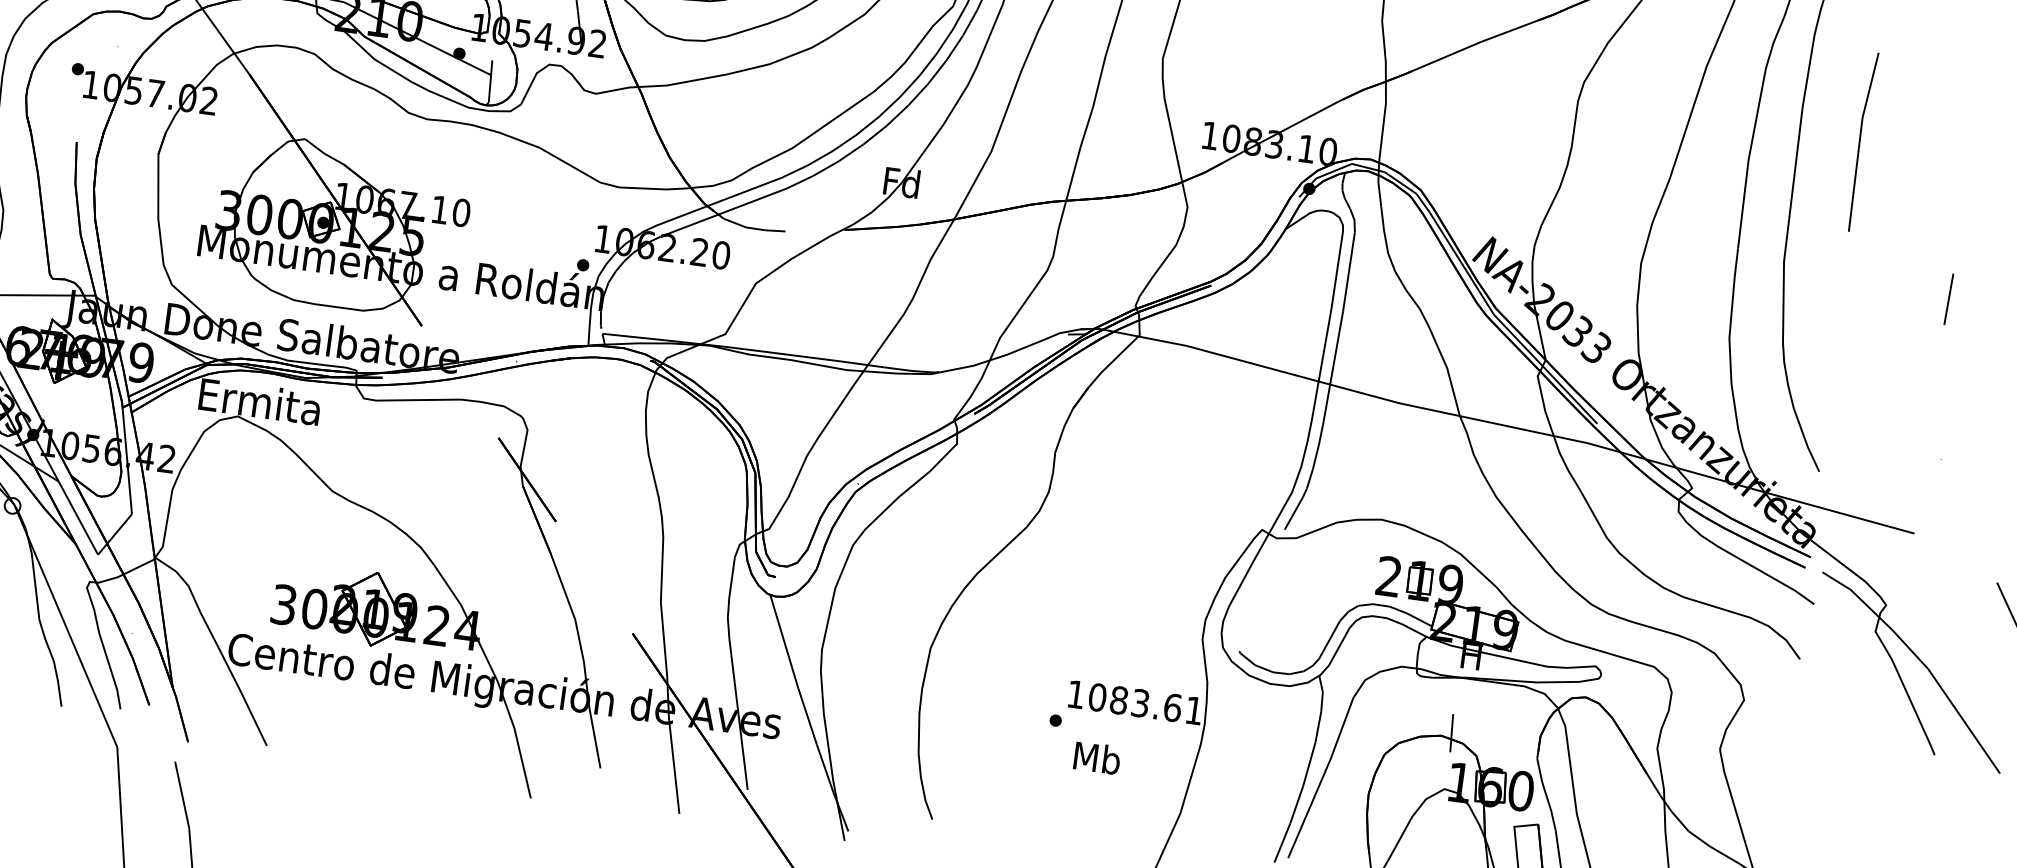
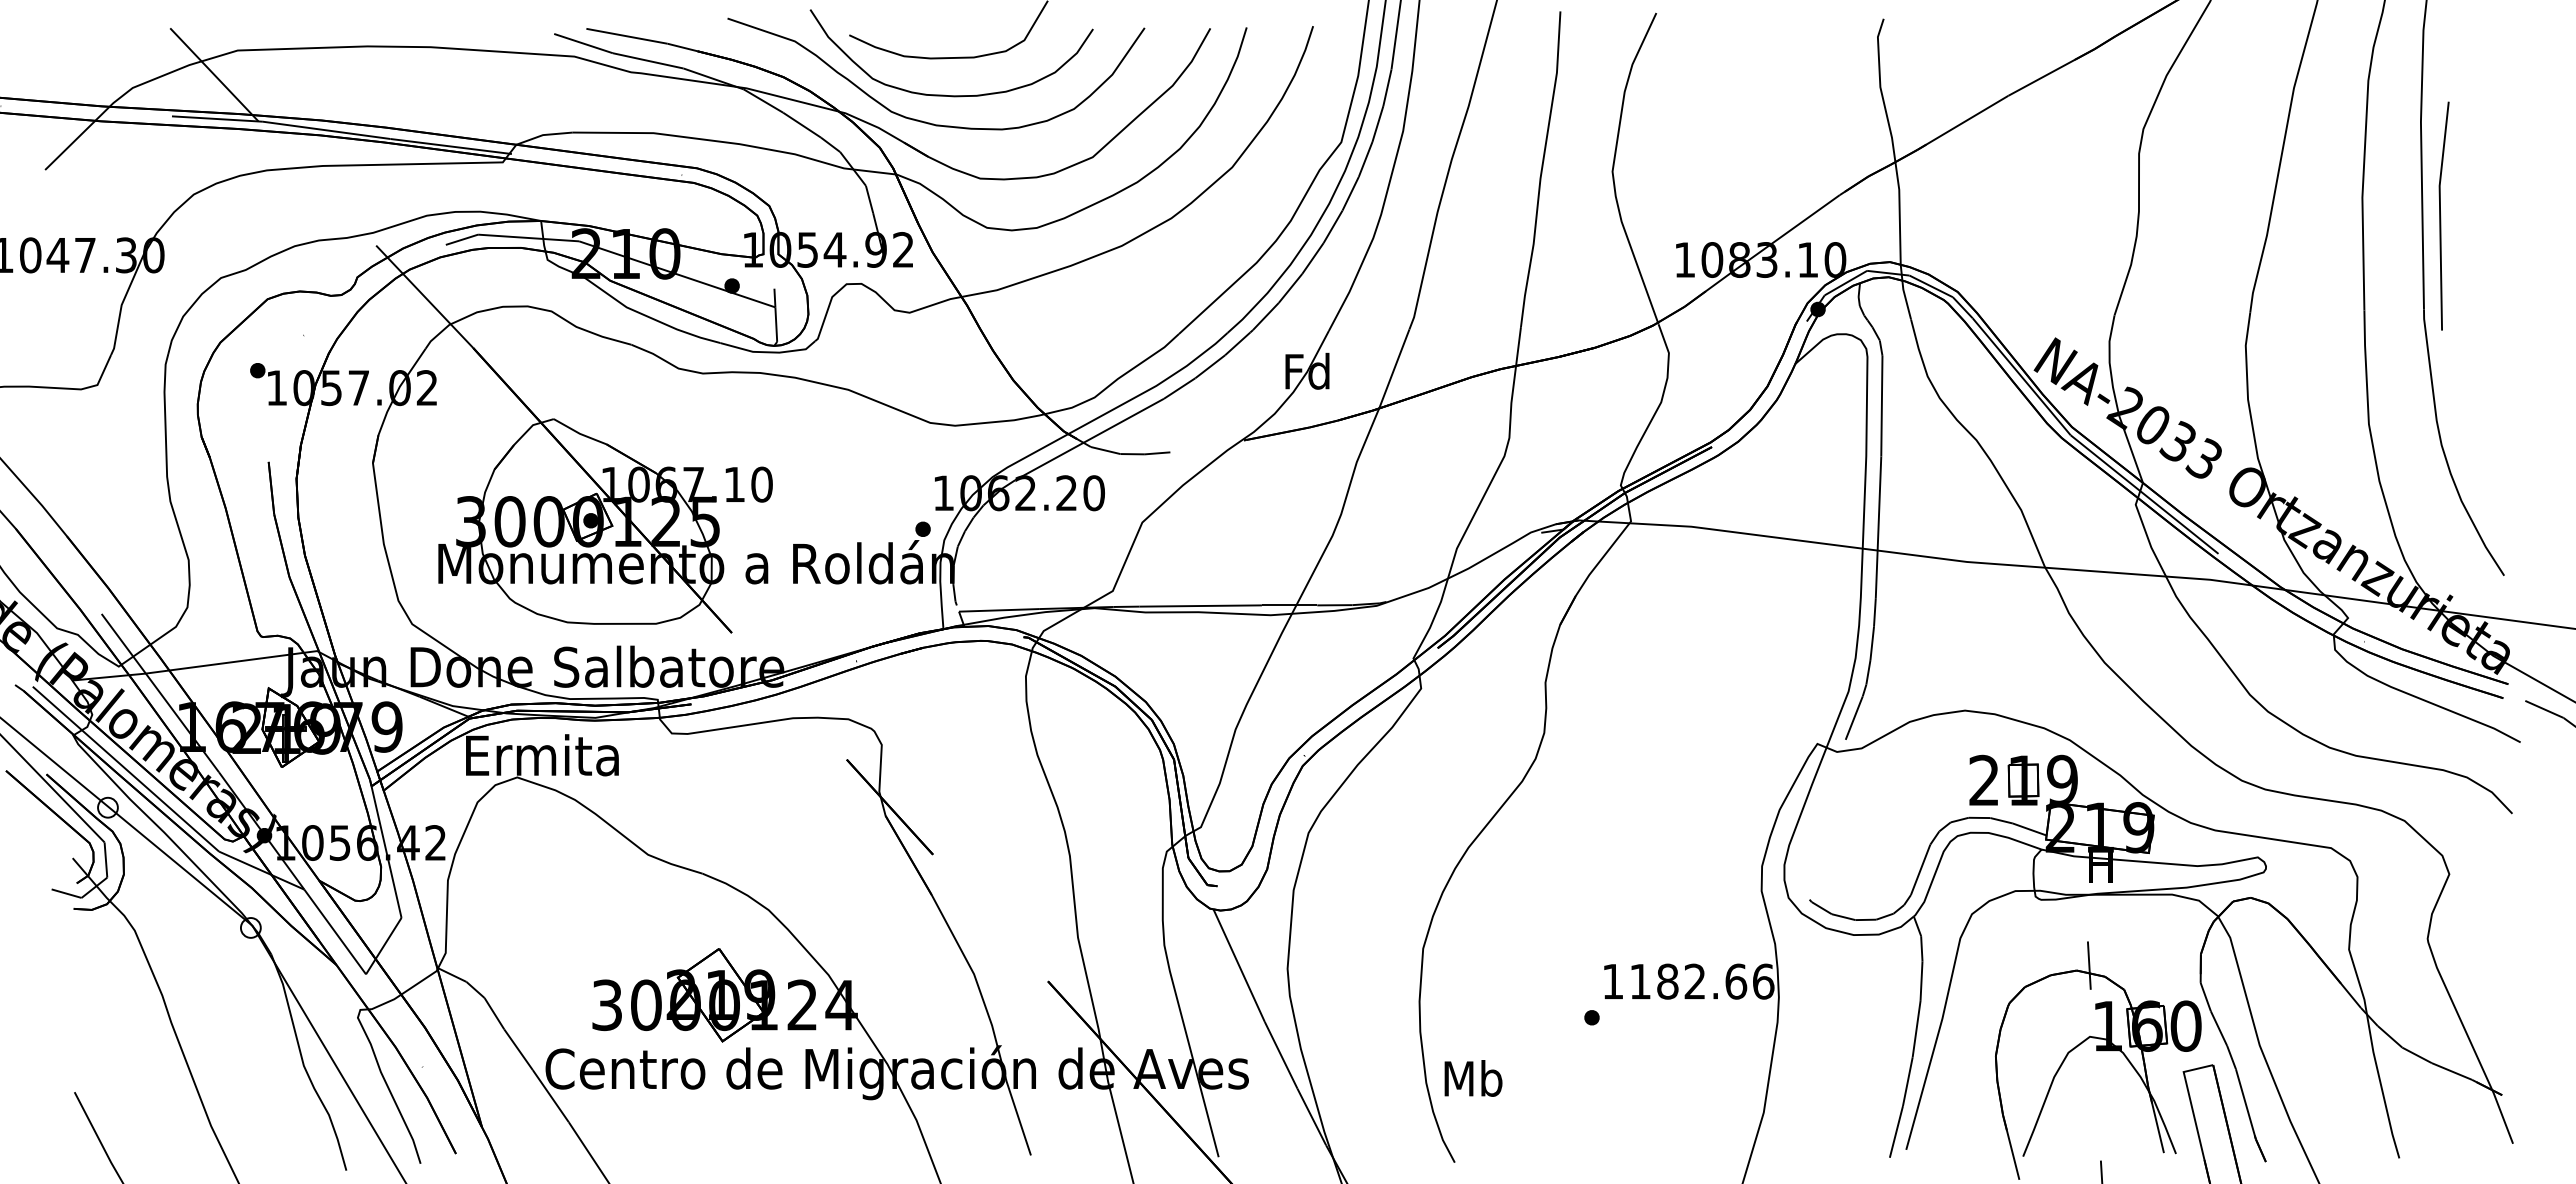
line: (1860, 142) -> (2441, 216), moved
text: (1145, 703) -> (1701, 981), 1083.61 -> 1182.66
text: (1097, 758) -> (1473, 1078), moved

